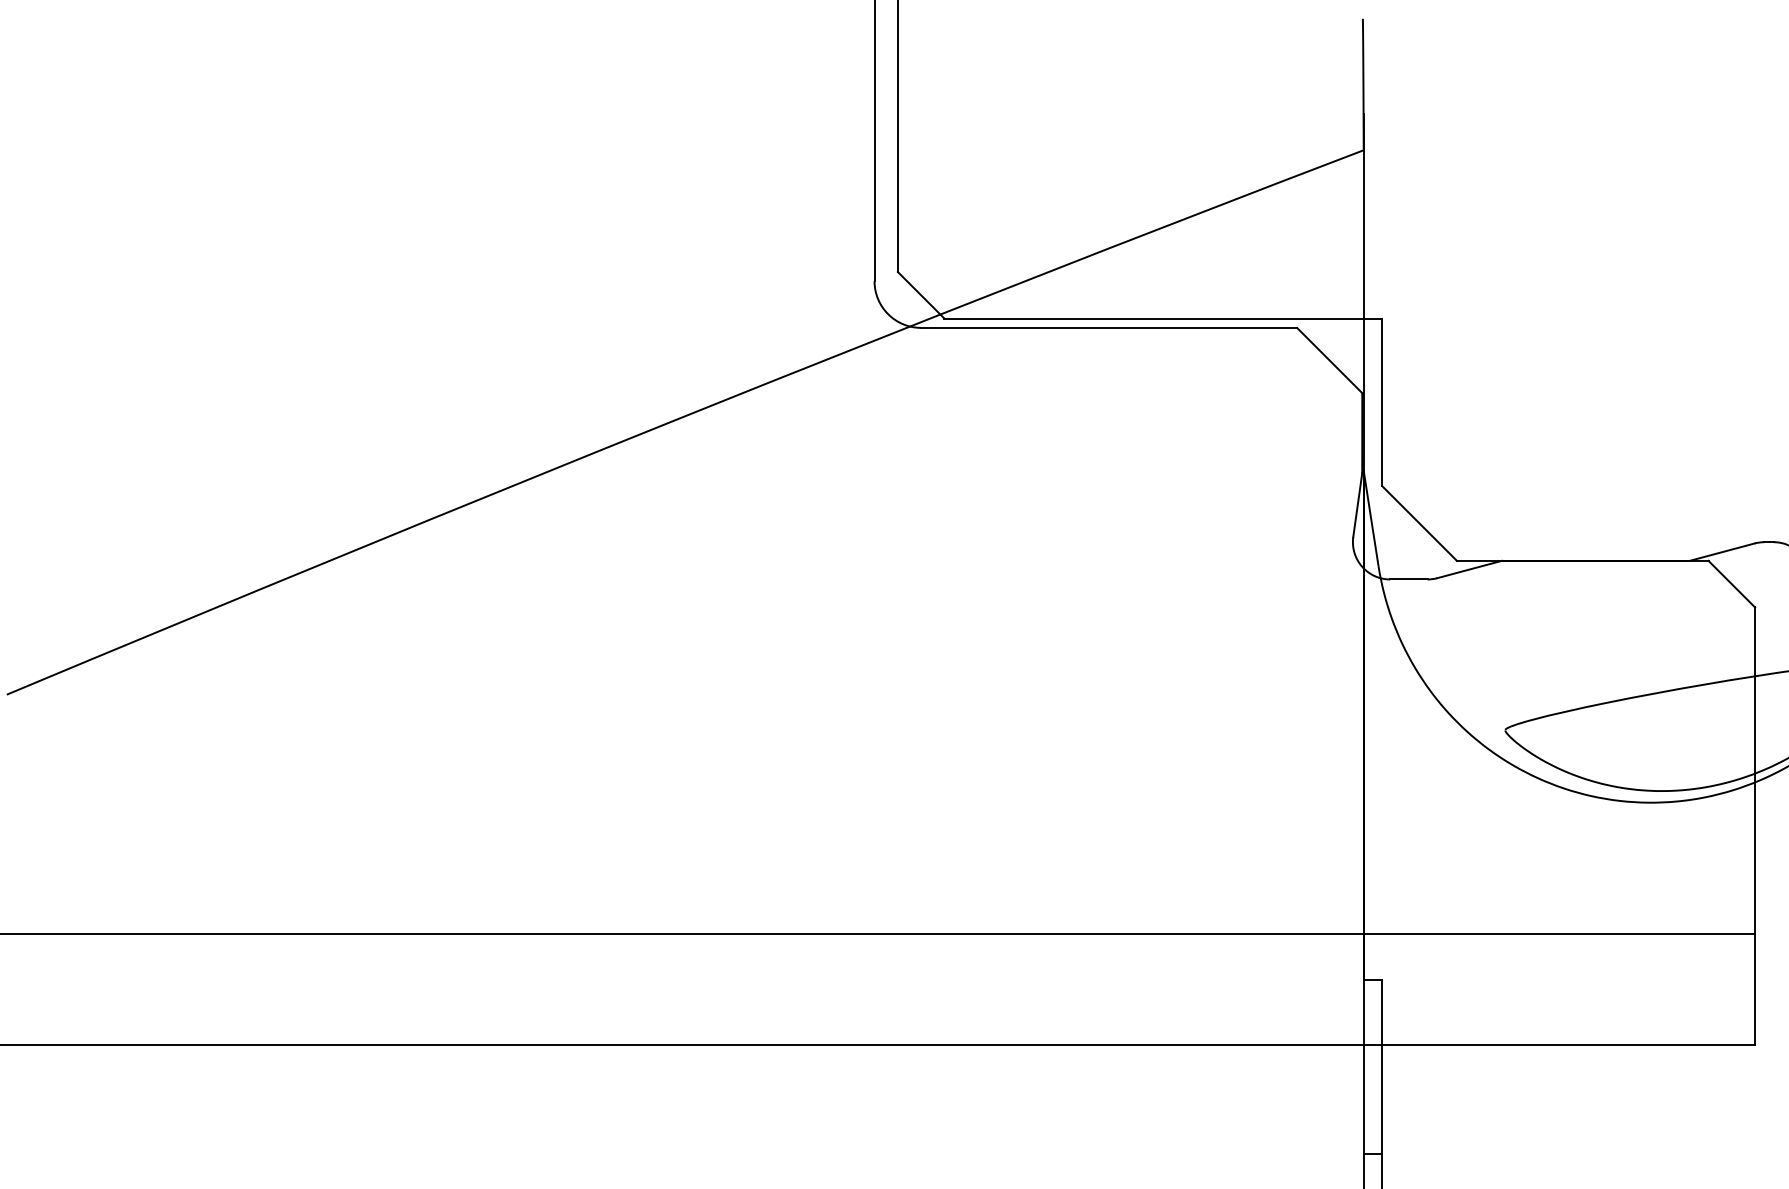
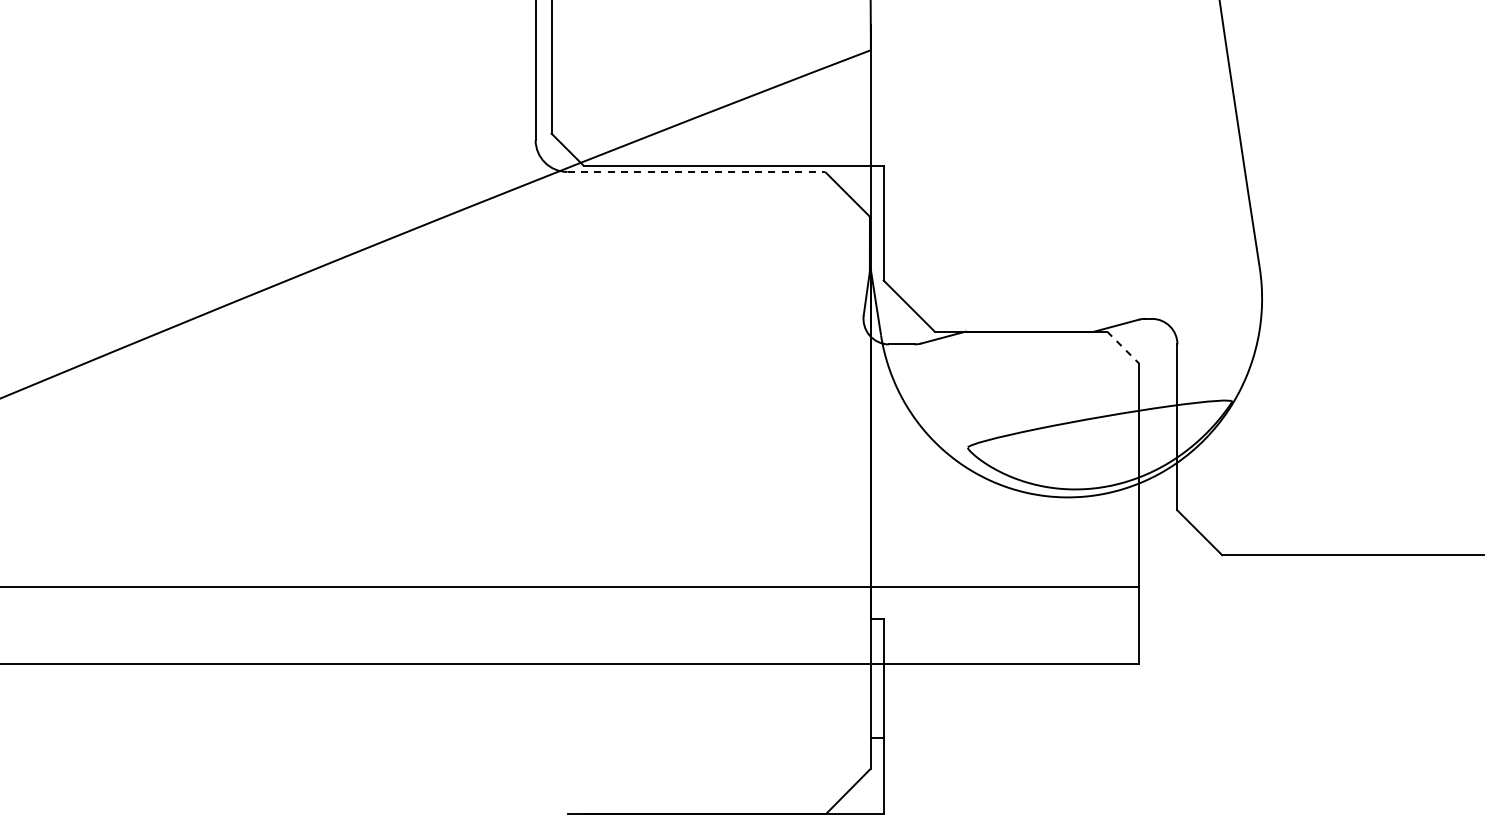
line: (1109, 327) -> (696, 171), solid -> dashed
line: (1732, 583) -> (1123, 347), solid -> dashed

